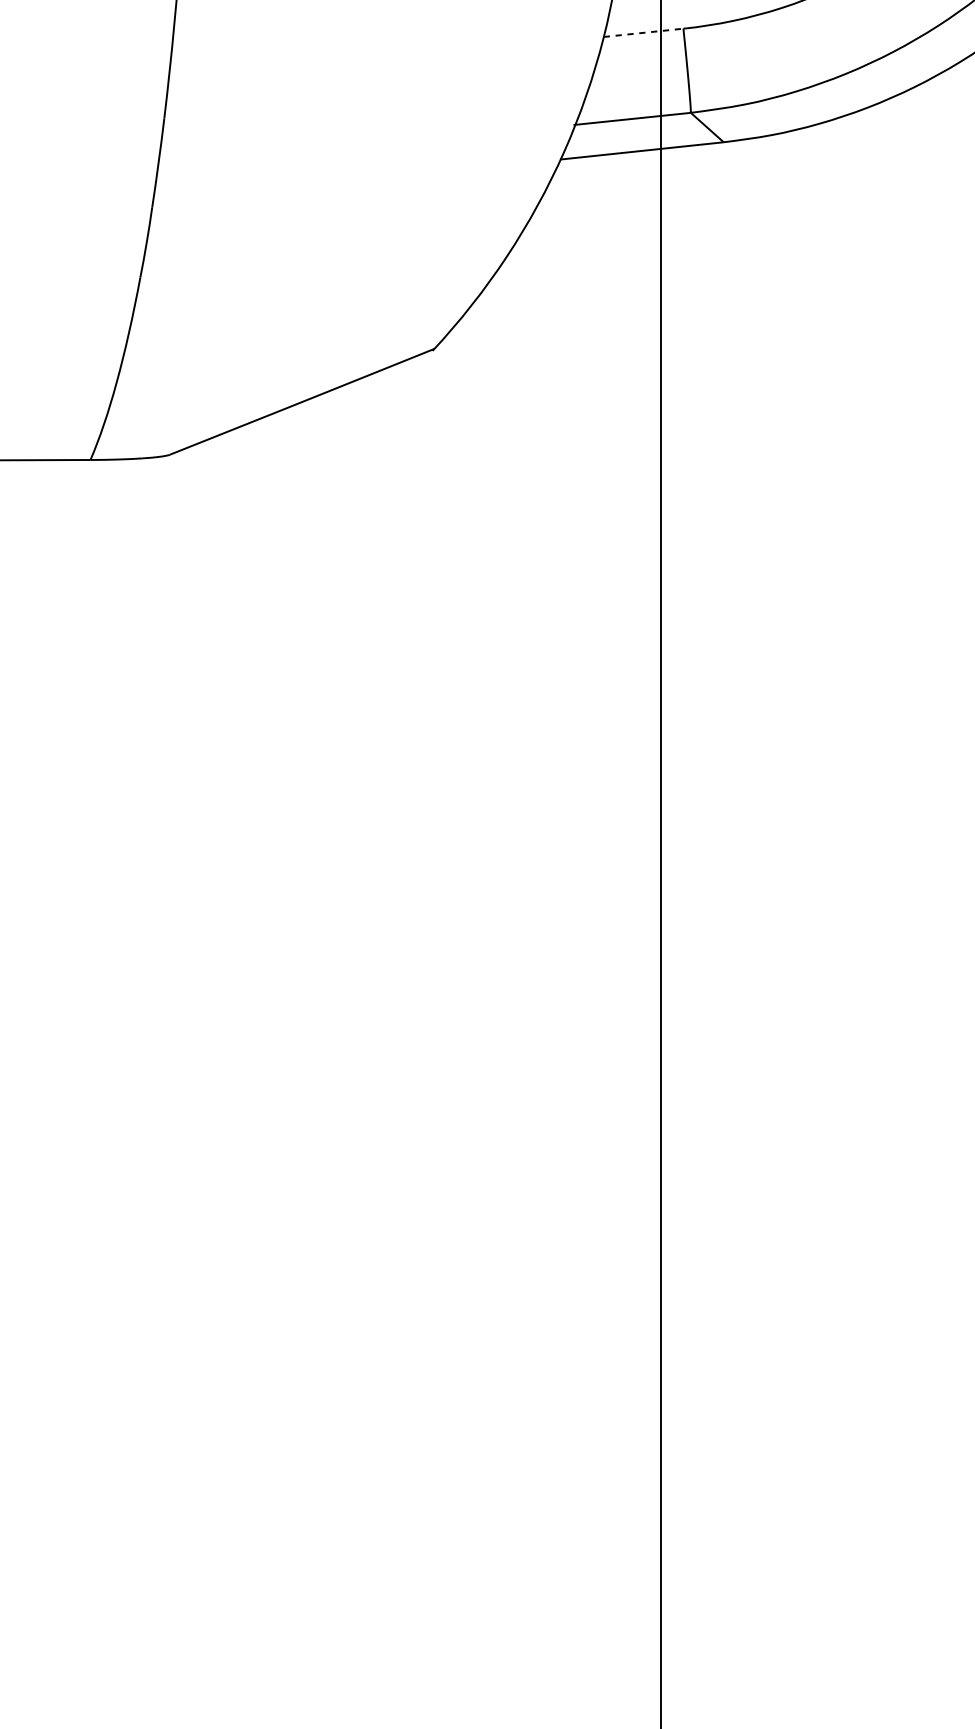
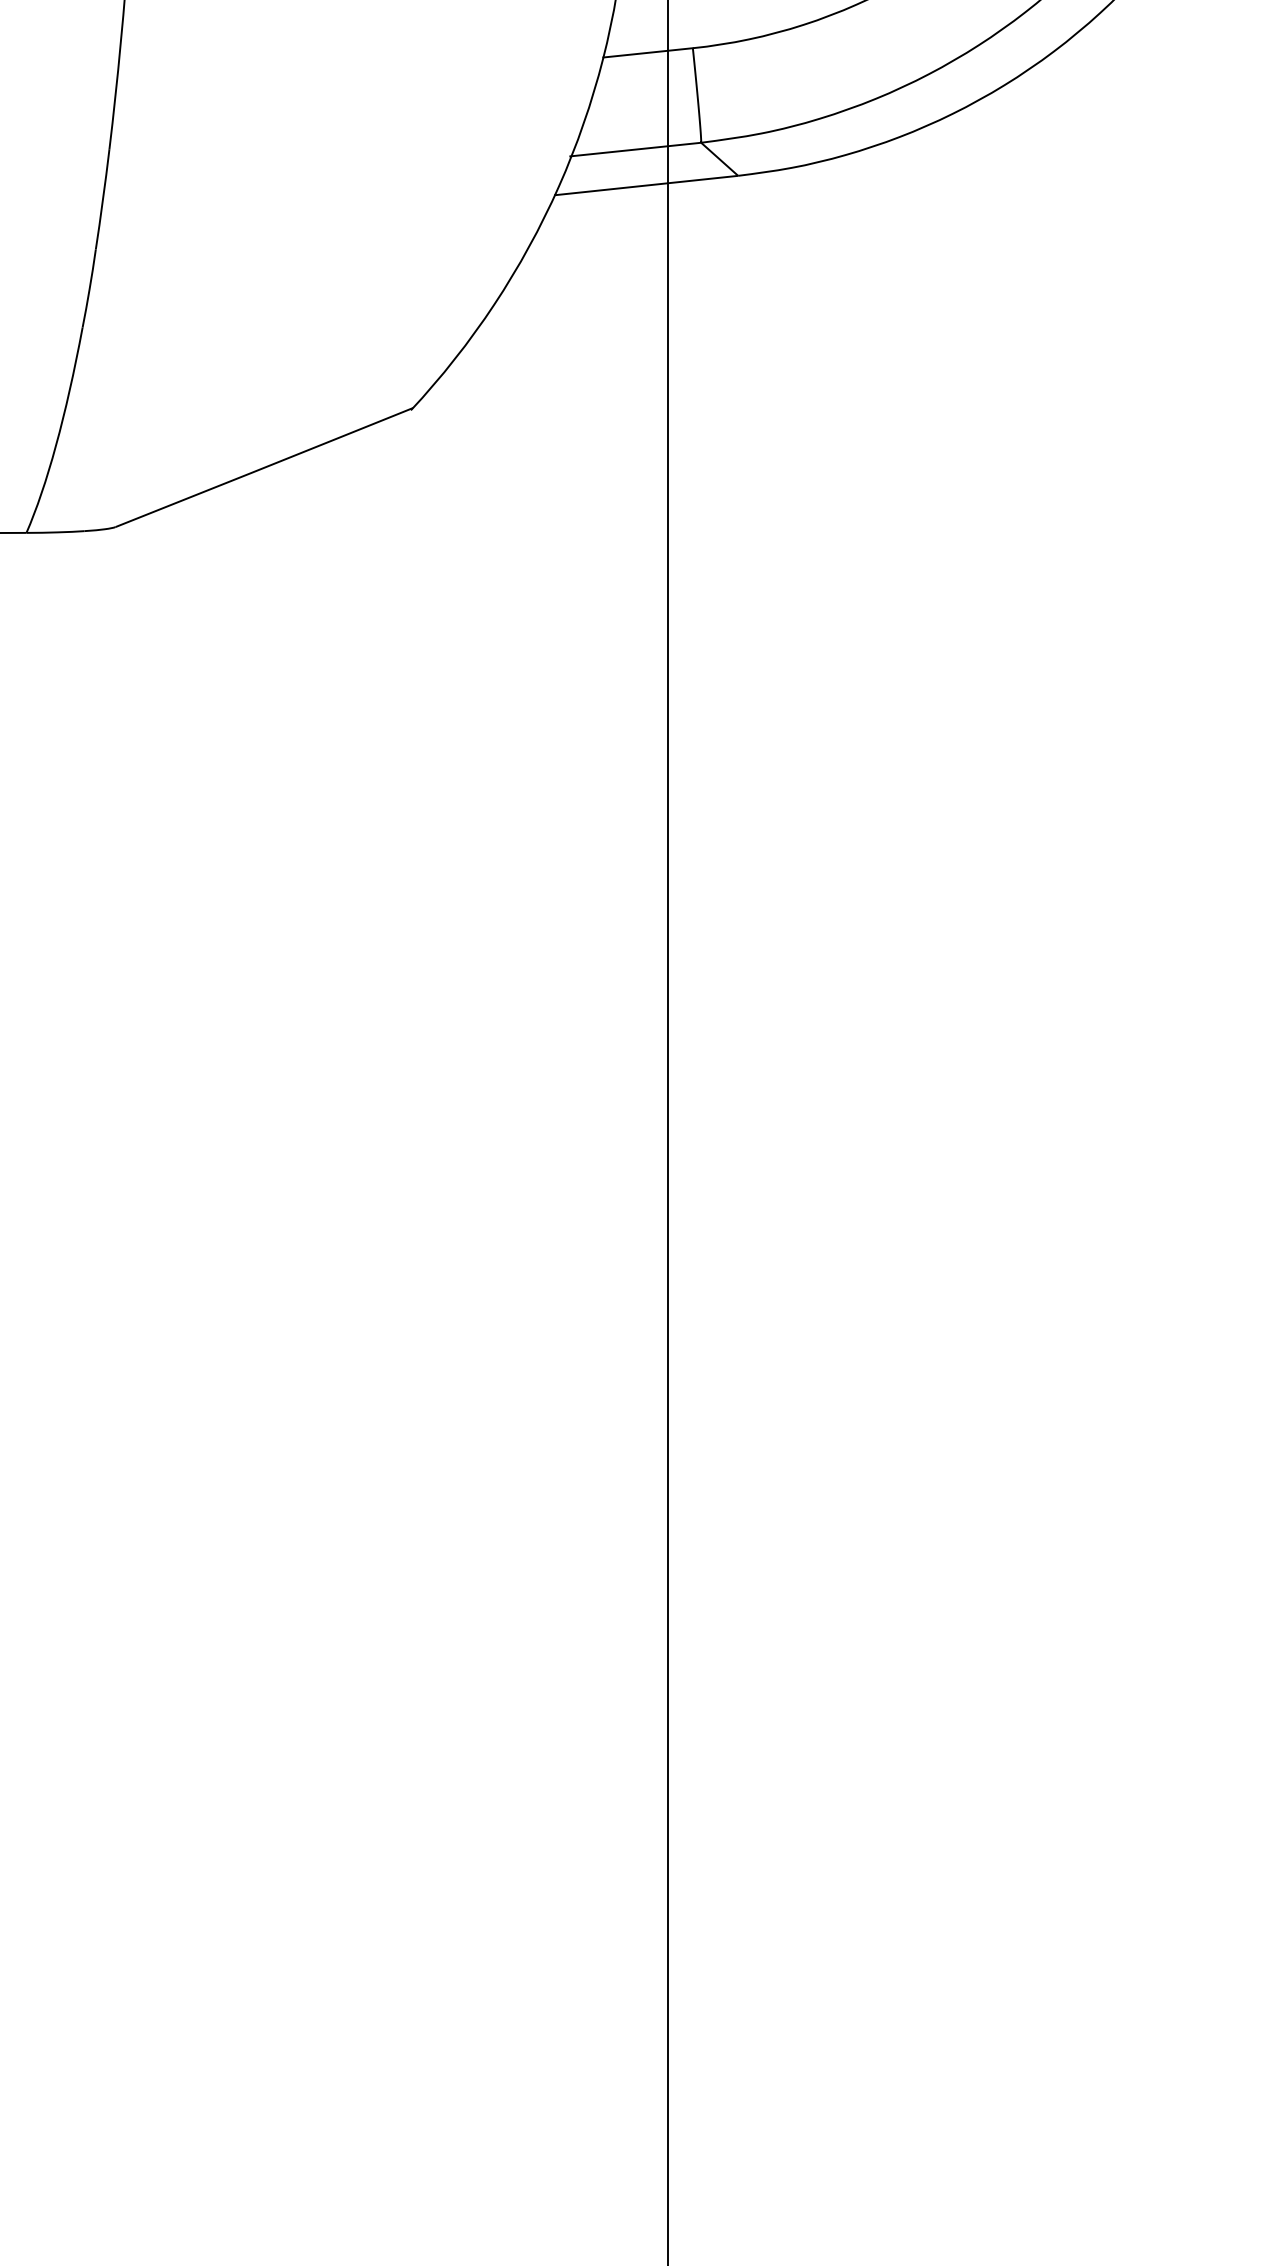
line: (643, 32) -> (648, 52), dashed -> solid

